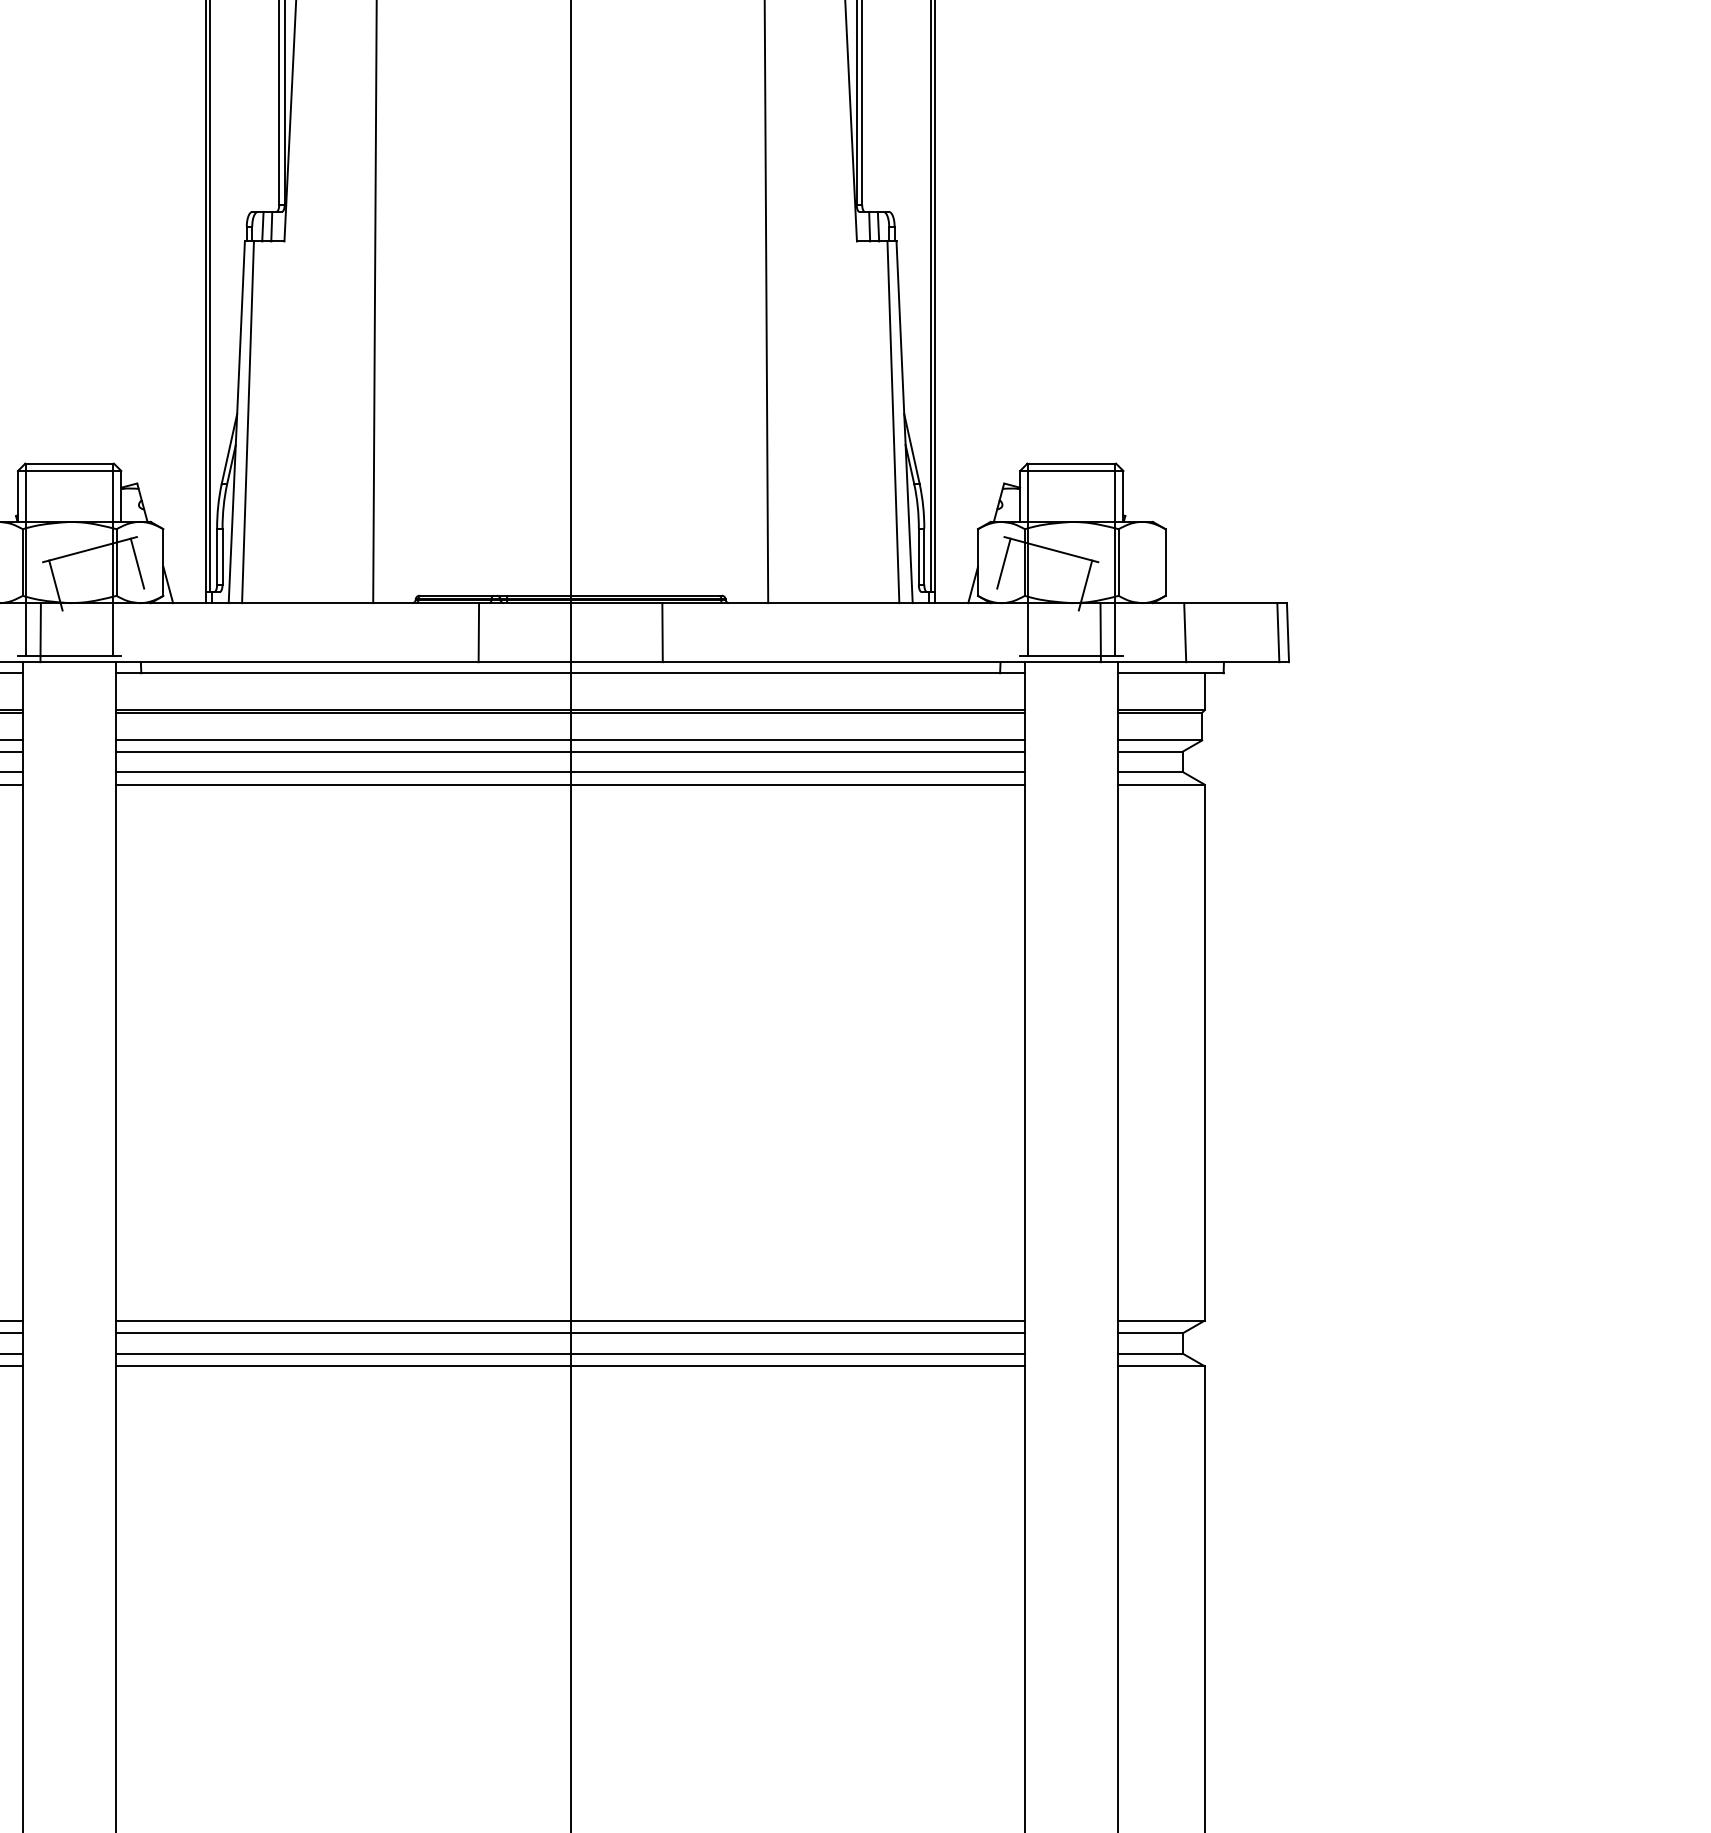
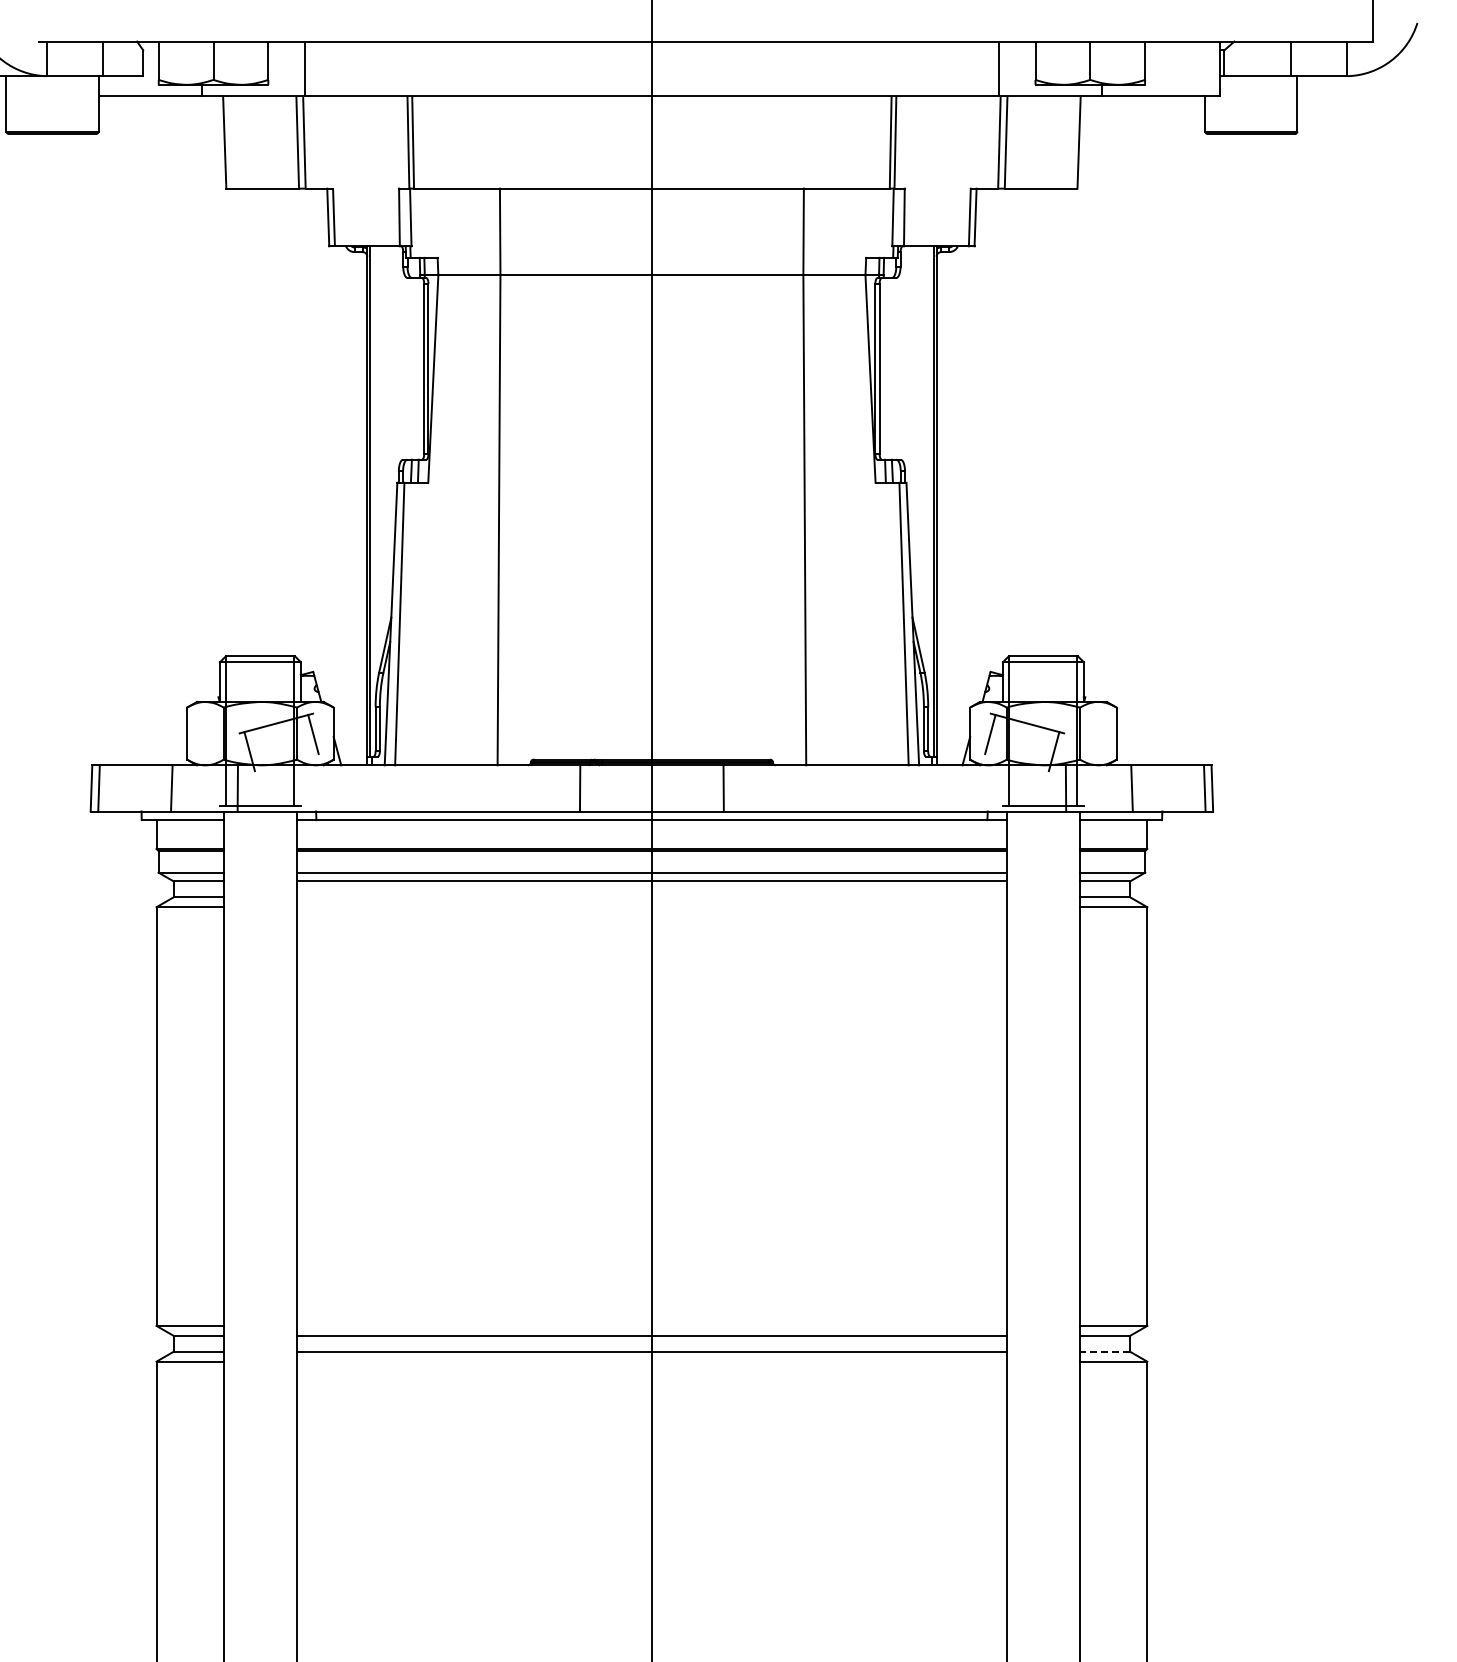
line: (570, 772) -> (651, 897), removed
line: (570, 785) -> (651, 907), removed
line: (570, 1320) -> (651, 1325), removed
line: (1149, 1353) -> (1104, 1351), solid -> dashed
line: (570, 1366) -> (651, 1361), removed

